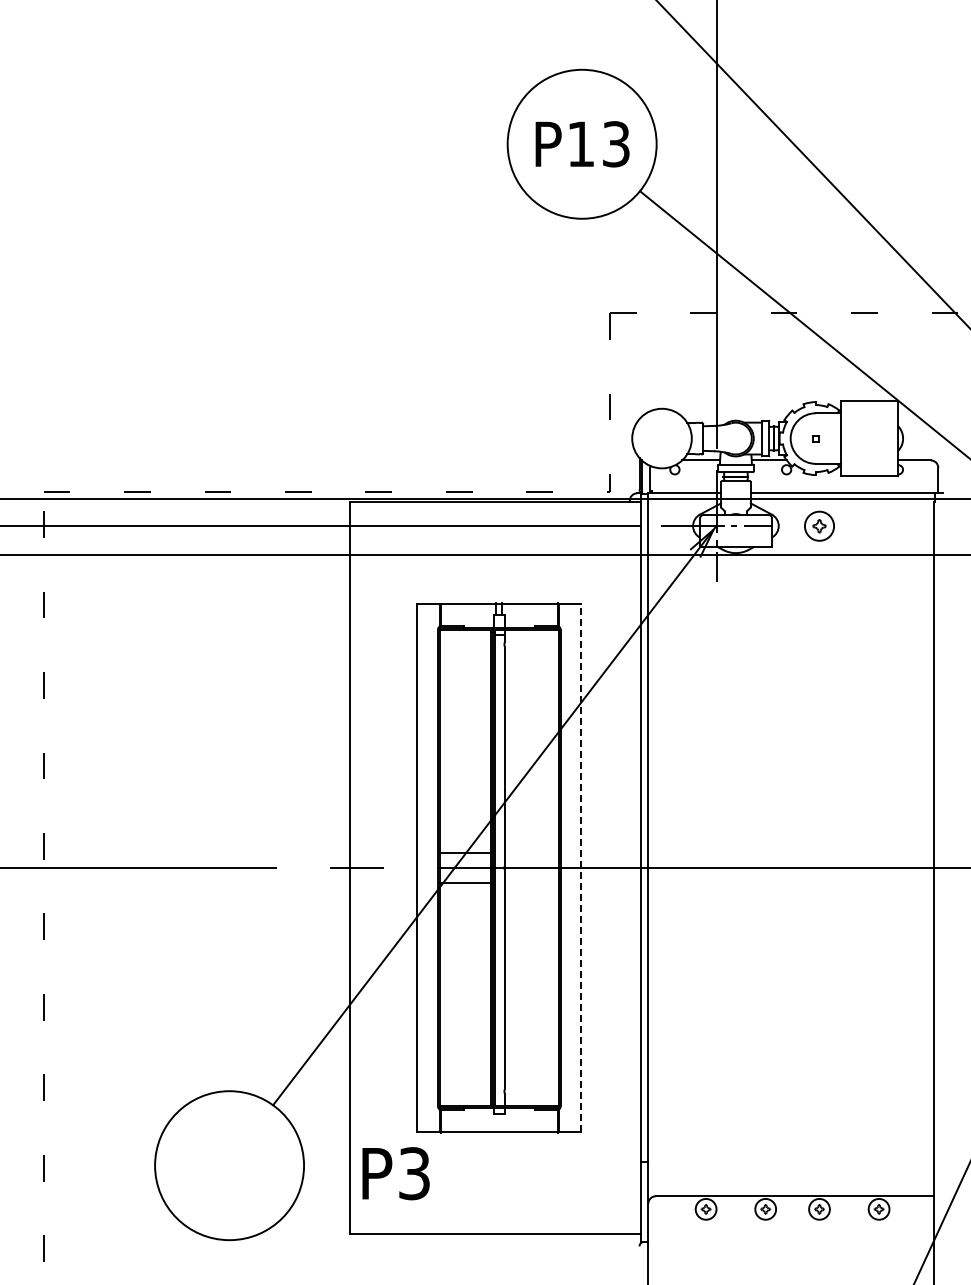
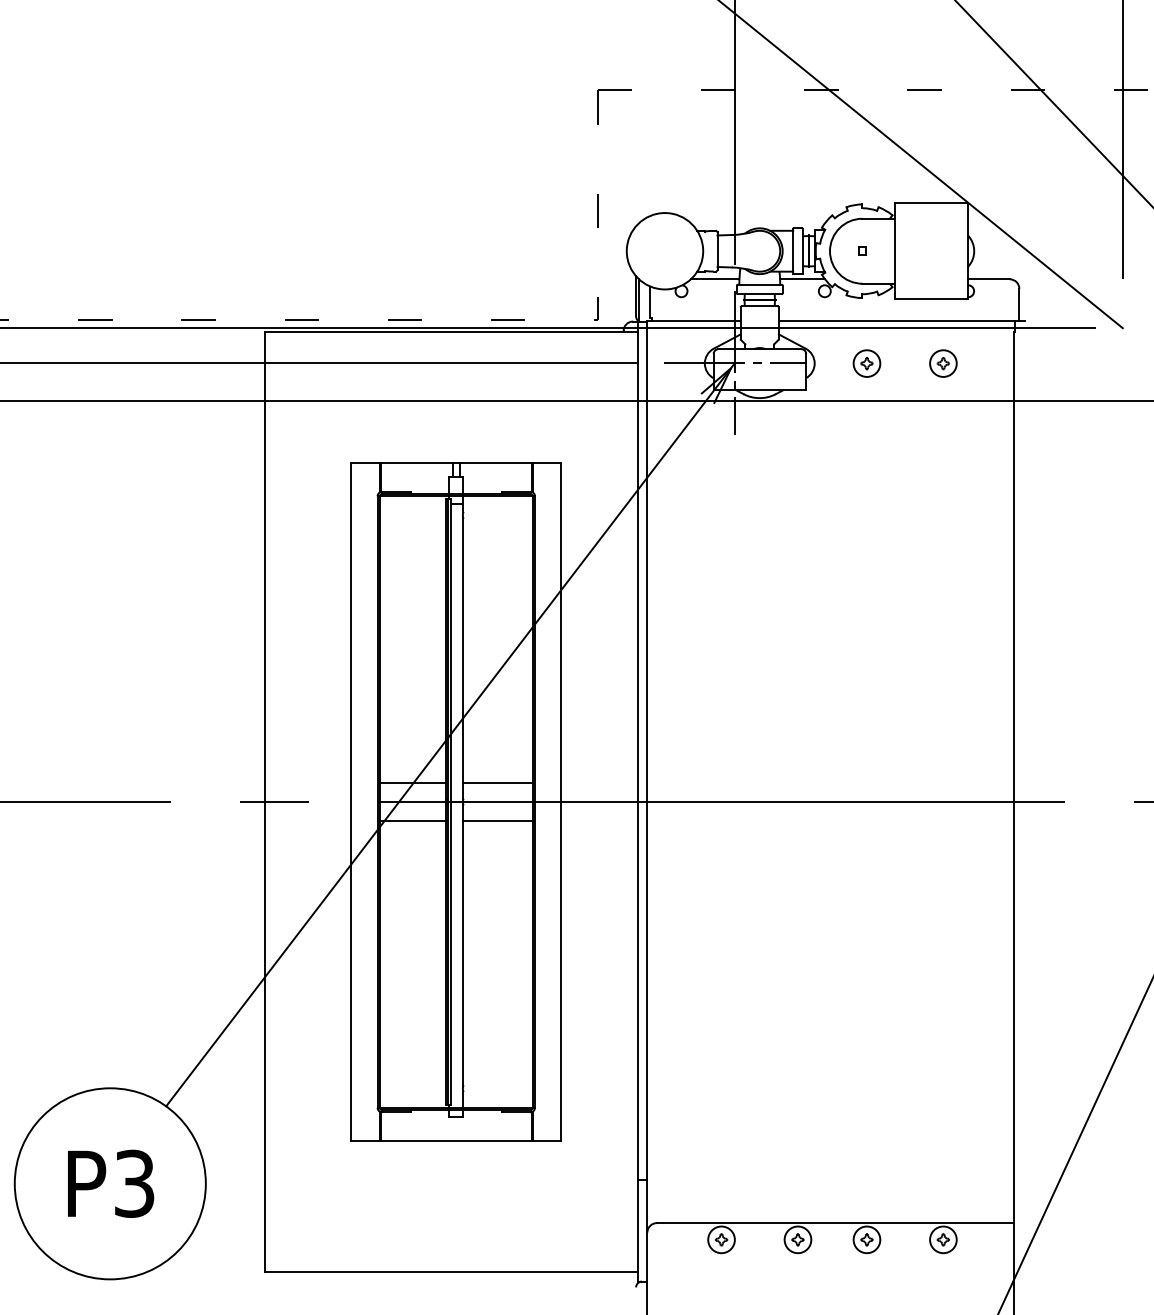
part: (819, 525) -> (866, 362), size x0.71
part: (878, 525) -> (942, 362), added
line: (531, 853) -> (497, 783), added
line: (581, 867) -> (561, 801), dashed -> solid
line: (531, 882) -> (497, 820), added
text: (395, 1173) -> (110, 1183), moved

